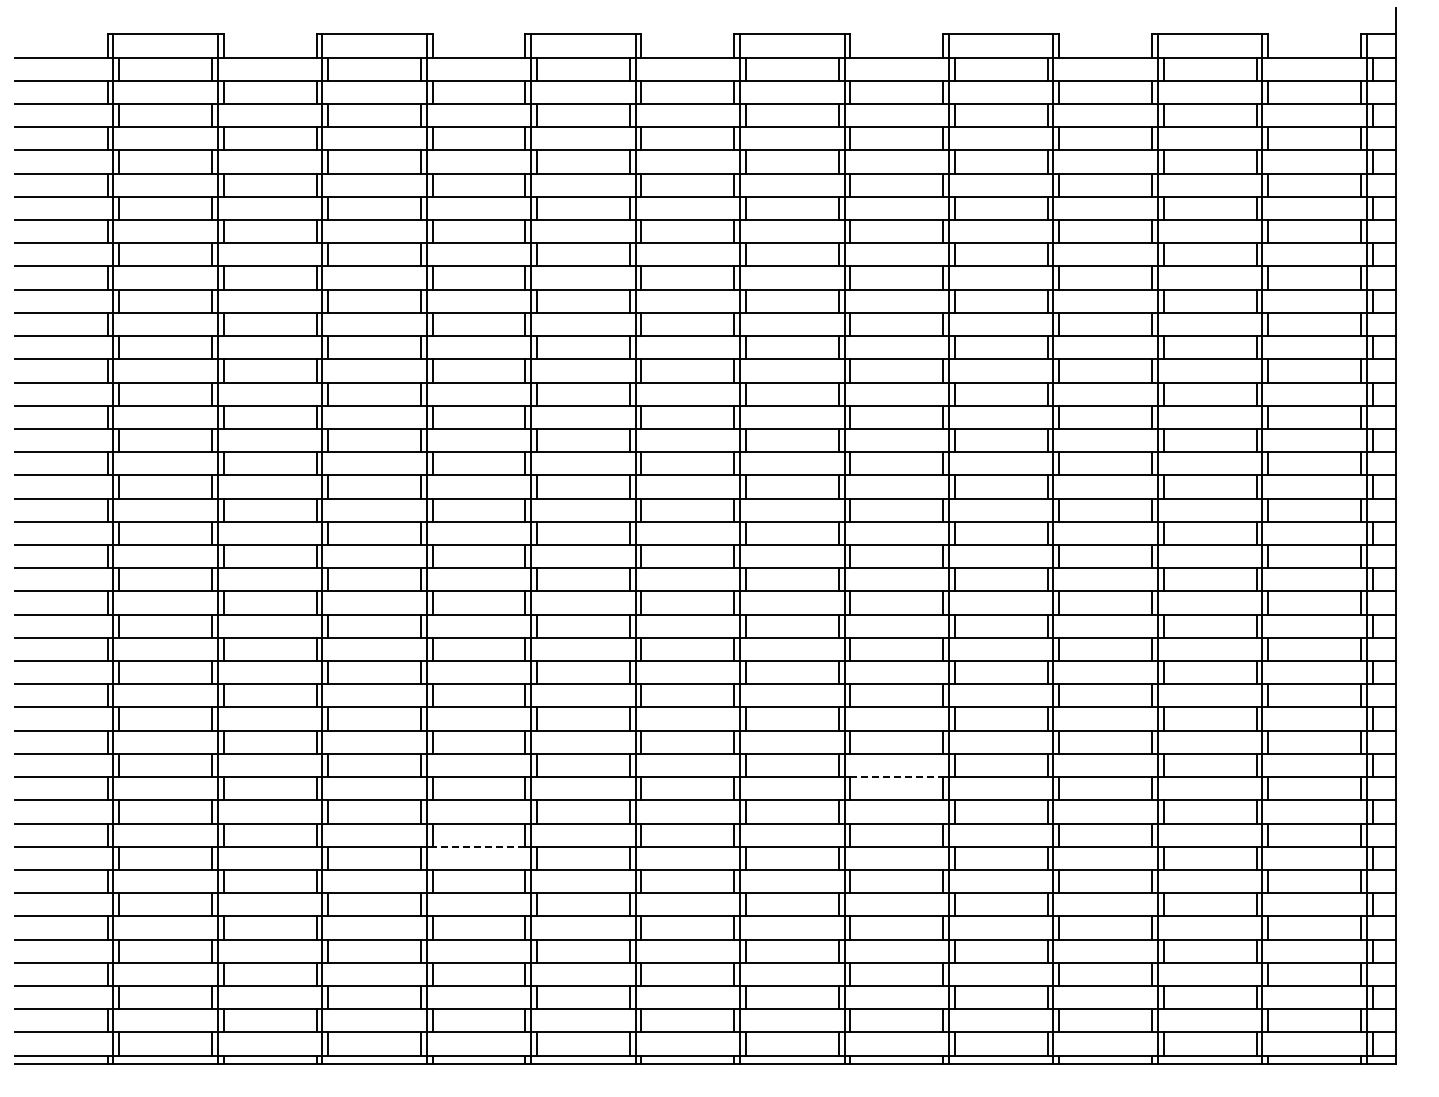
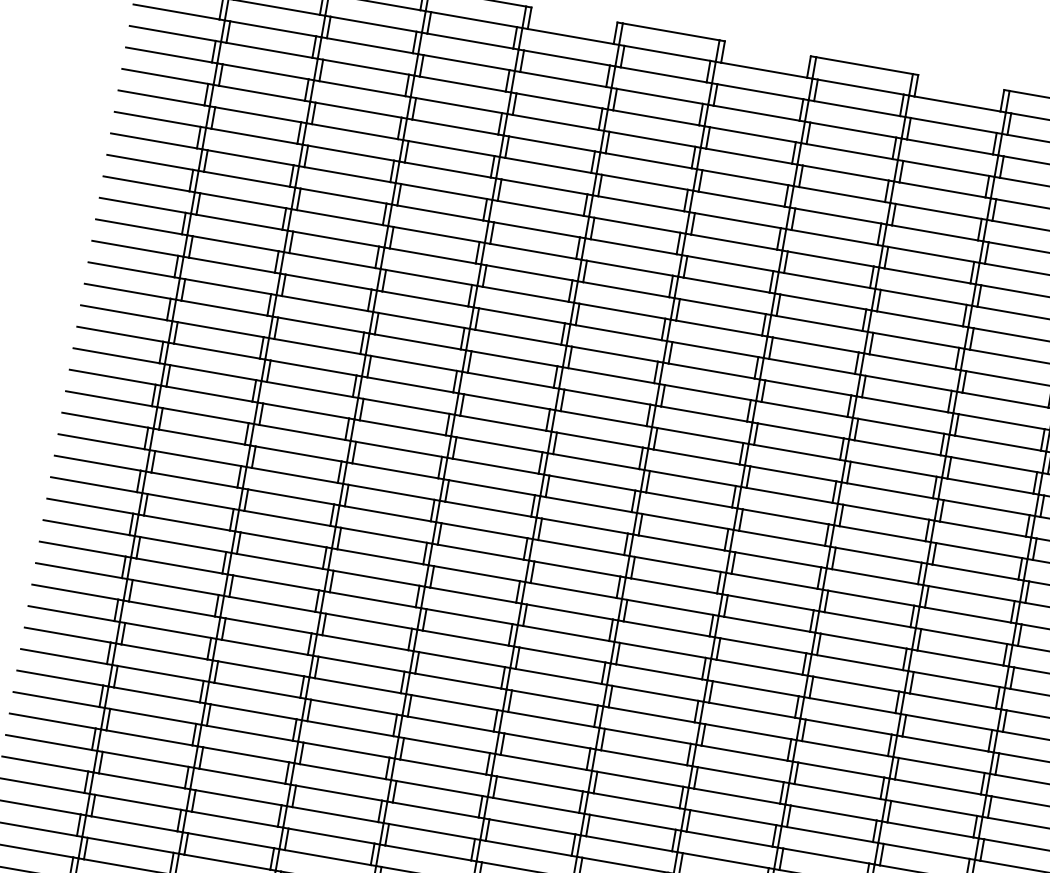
line: (897, 777) -> (841, 770), dashed -> solid
line: (478, 846) -> (442, 766), dashed -> solid

